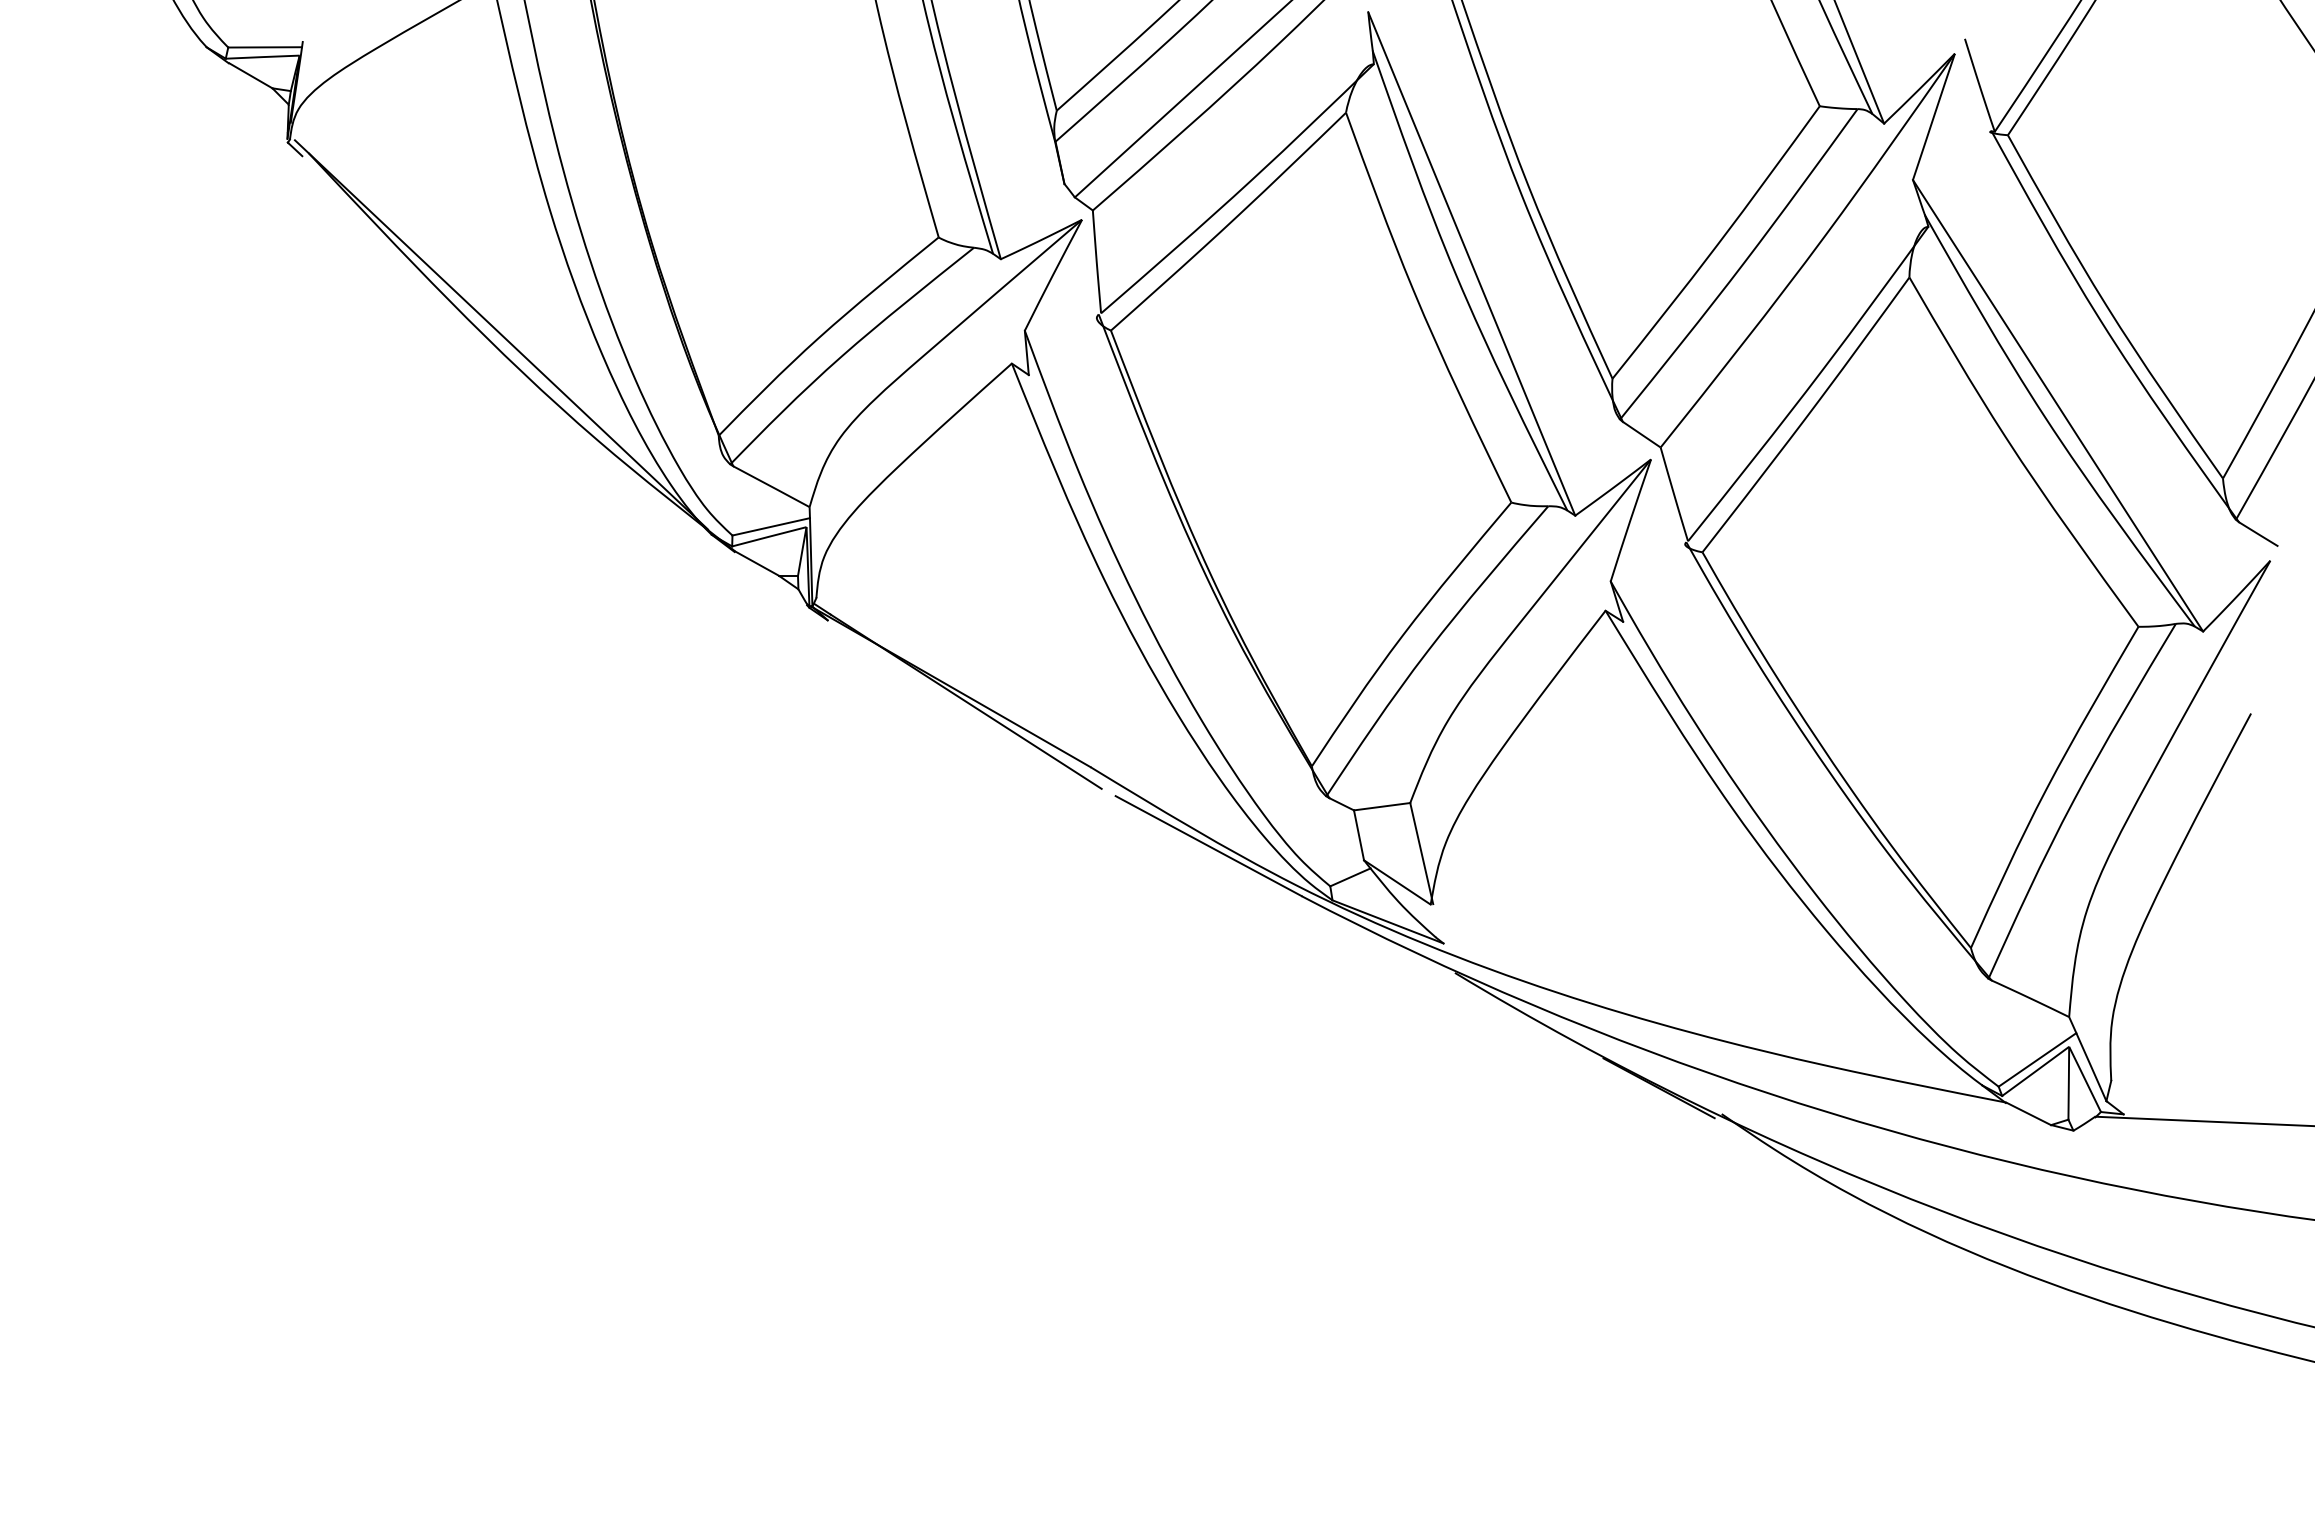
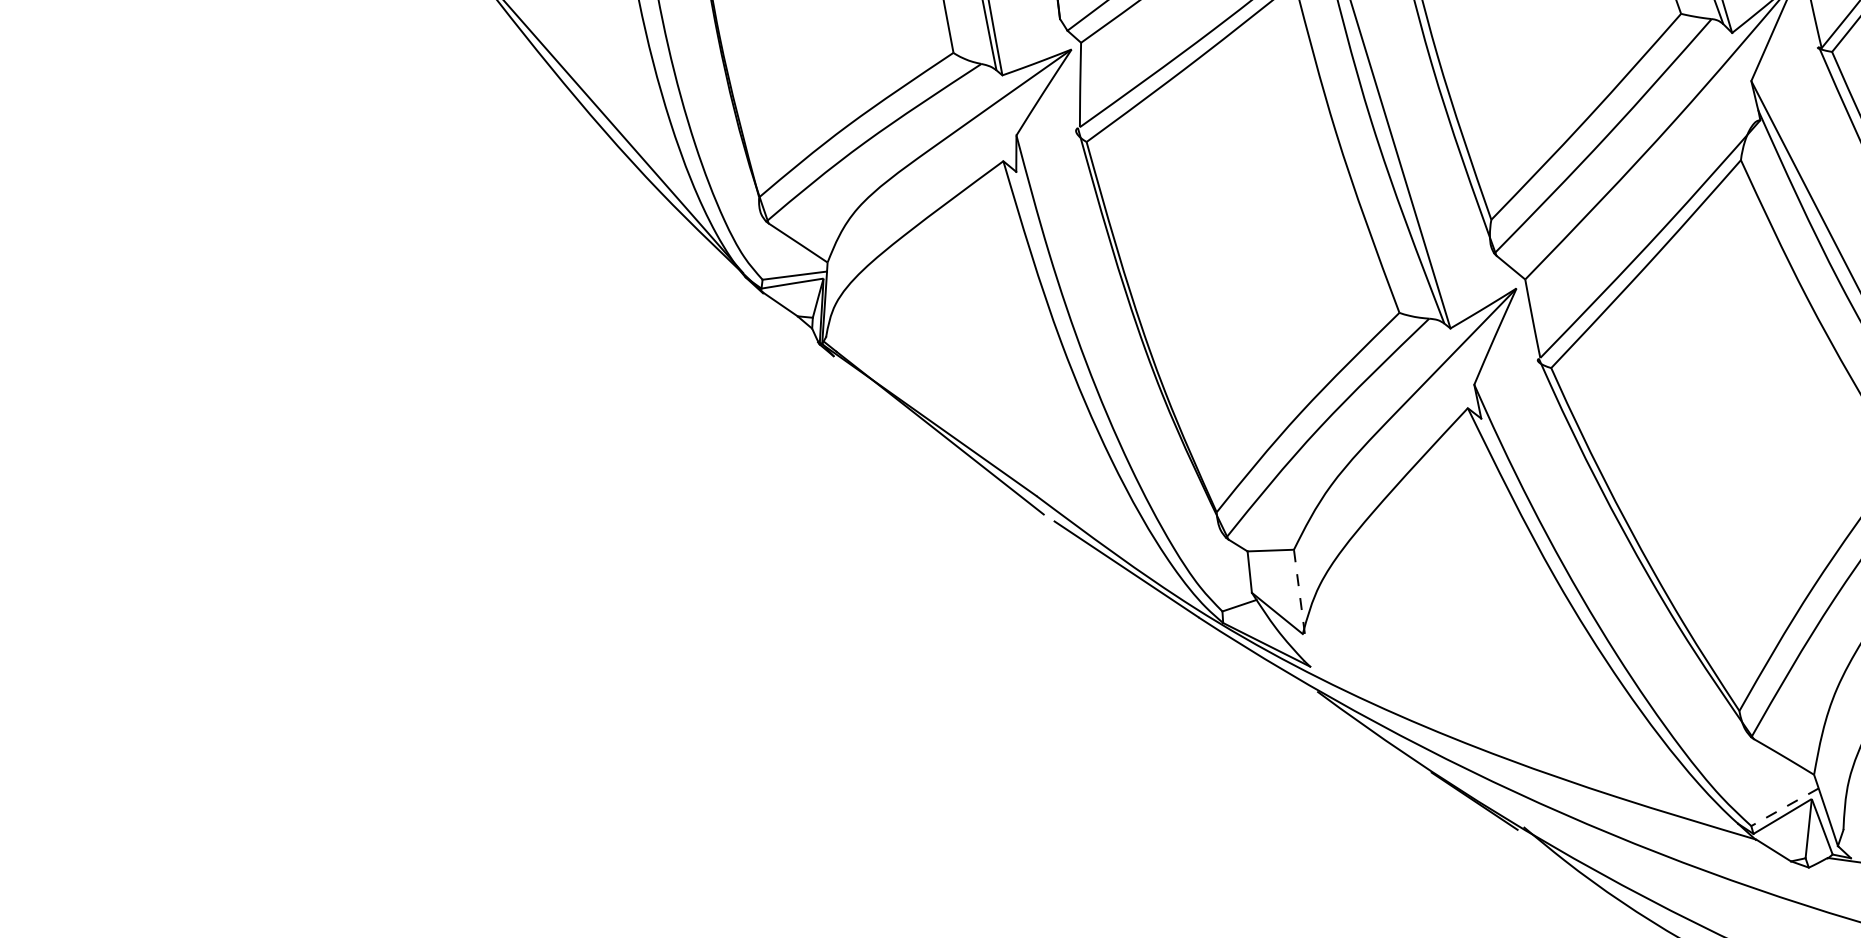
line: (1421, 853) -> (1299, 591), solid -> dashed
line: (2037, 1060) -> (1784, 807), solid -> dashed

